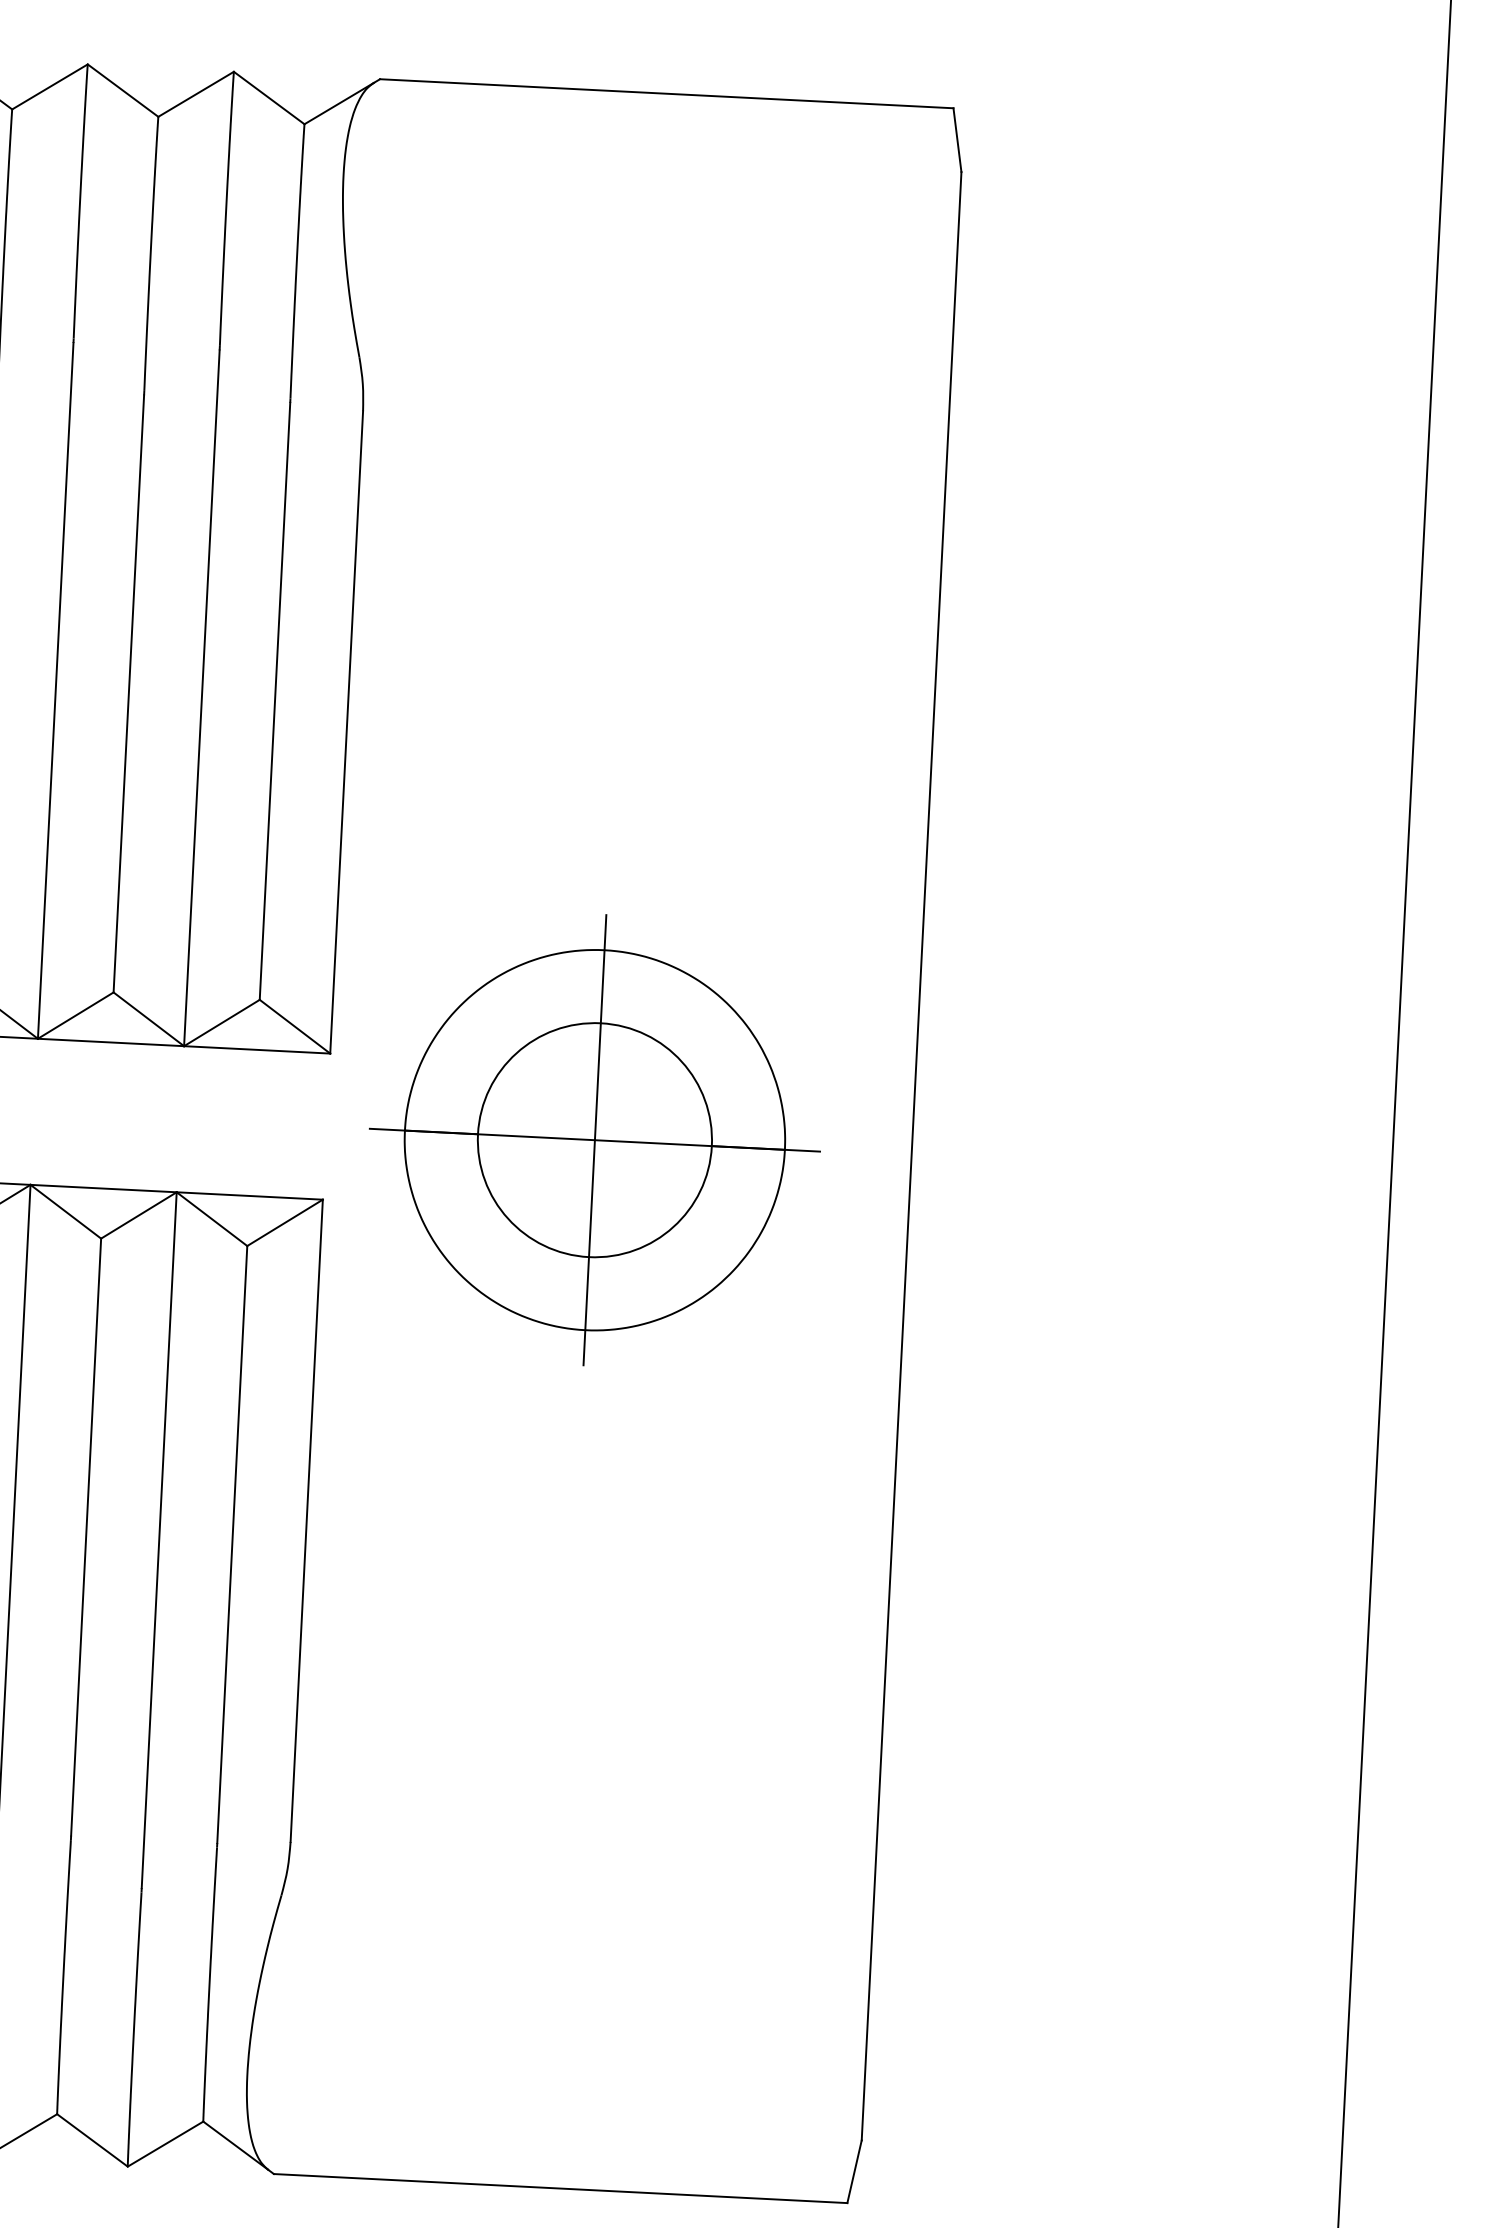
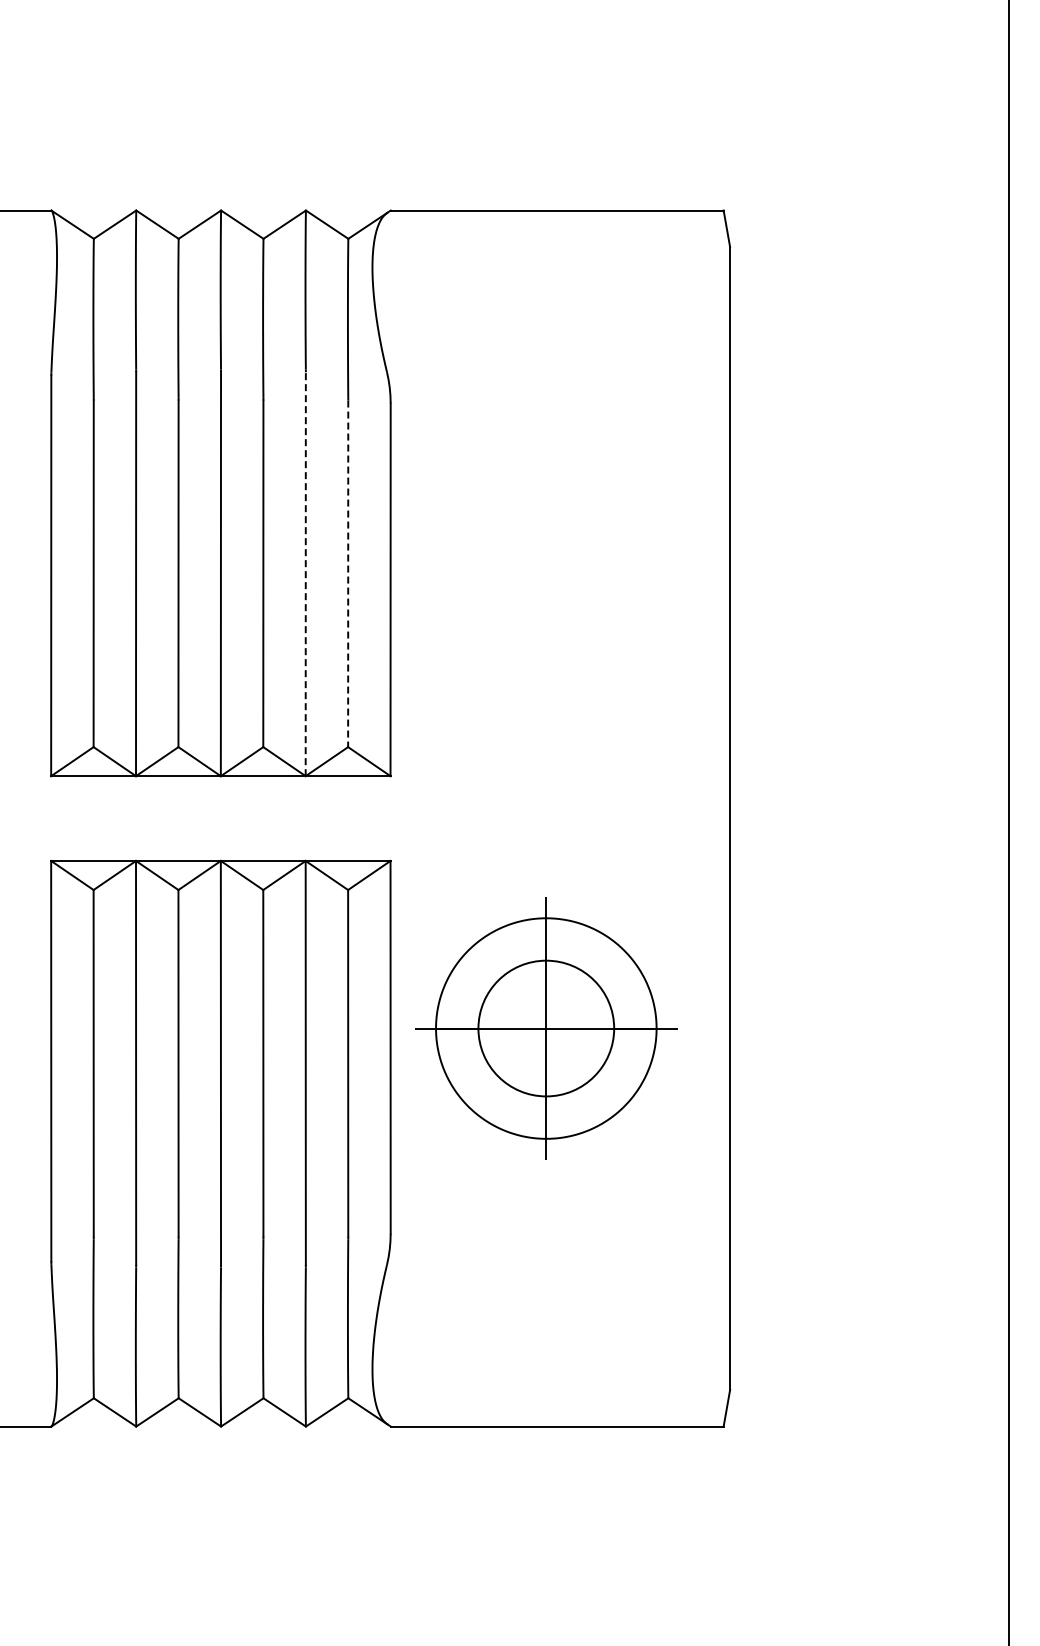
line: (201, 698) -> (305, 574), solid -> dashed
line: (275, 702) -> (348, 574), solid -> dashed
part: (595, 1140) -> (546, 1028), moved

